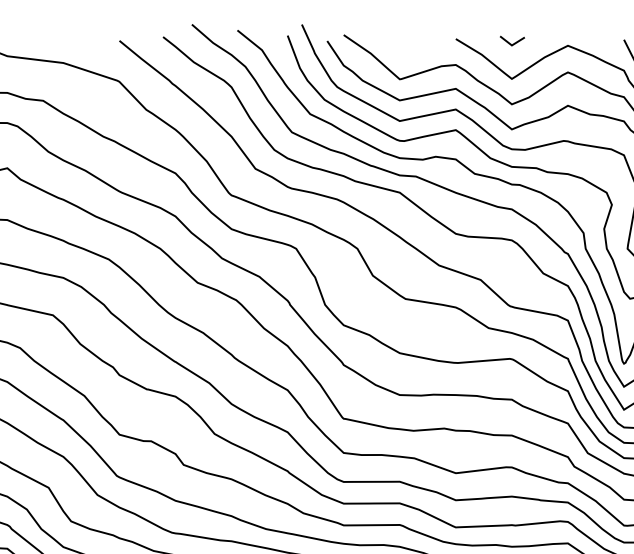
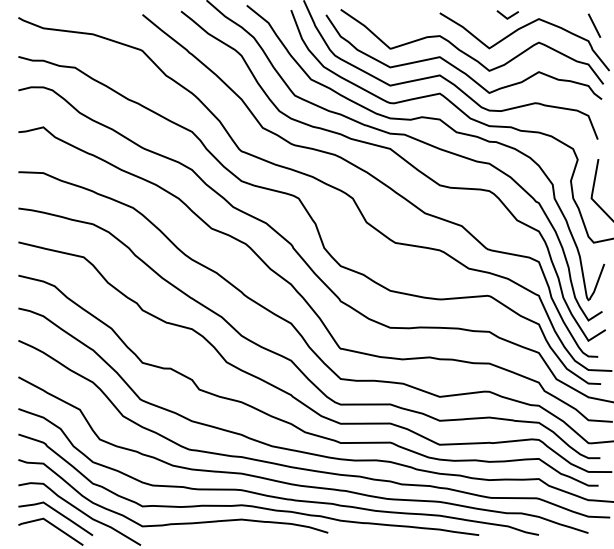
line: (510, 42) -> (506, 16), moved

